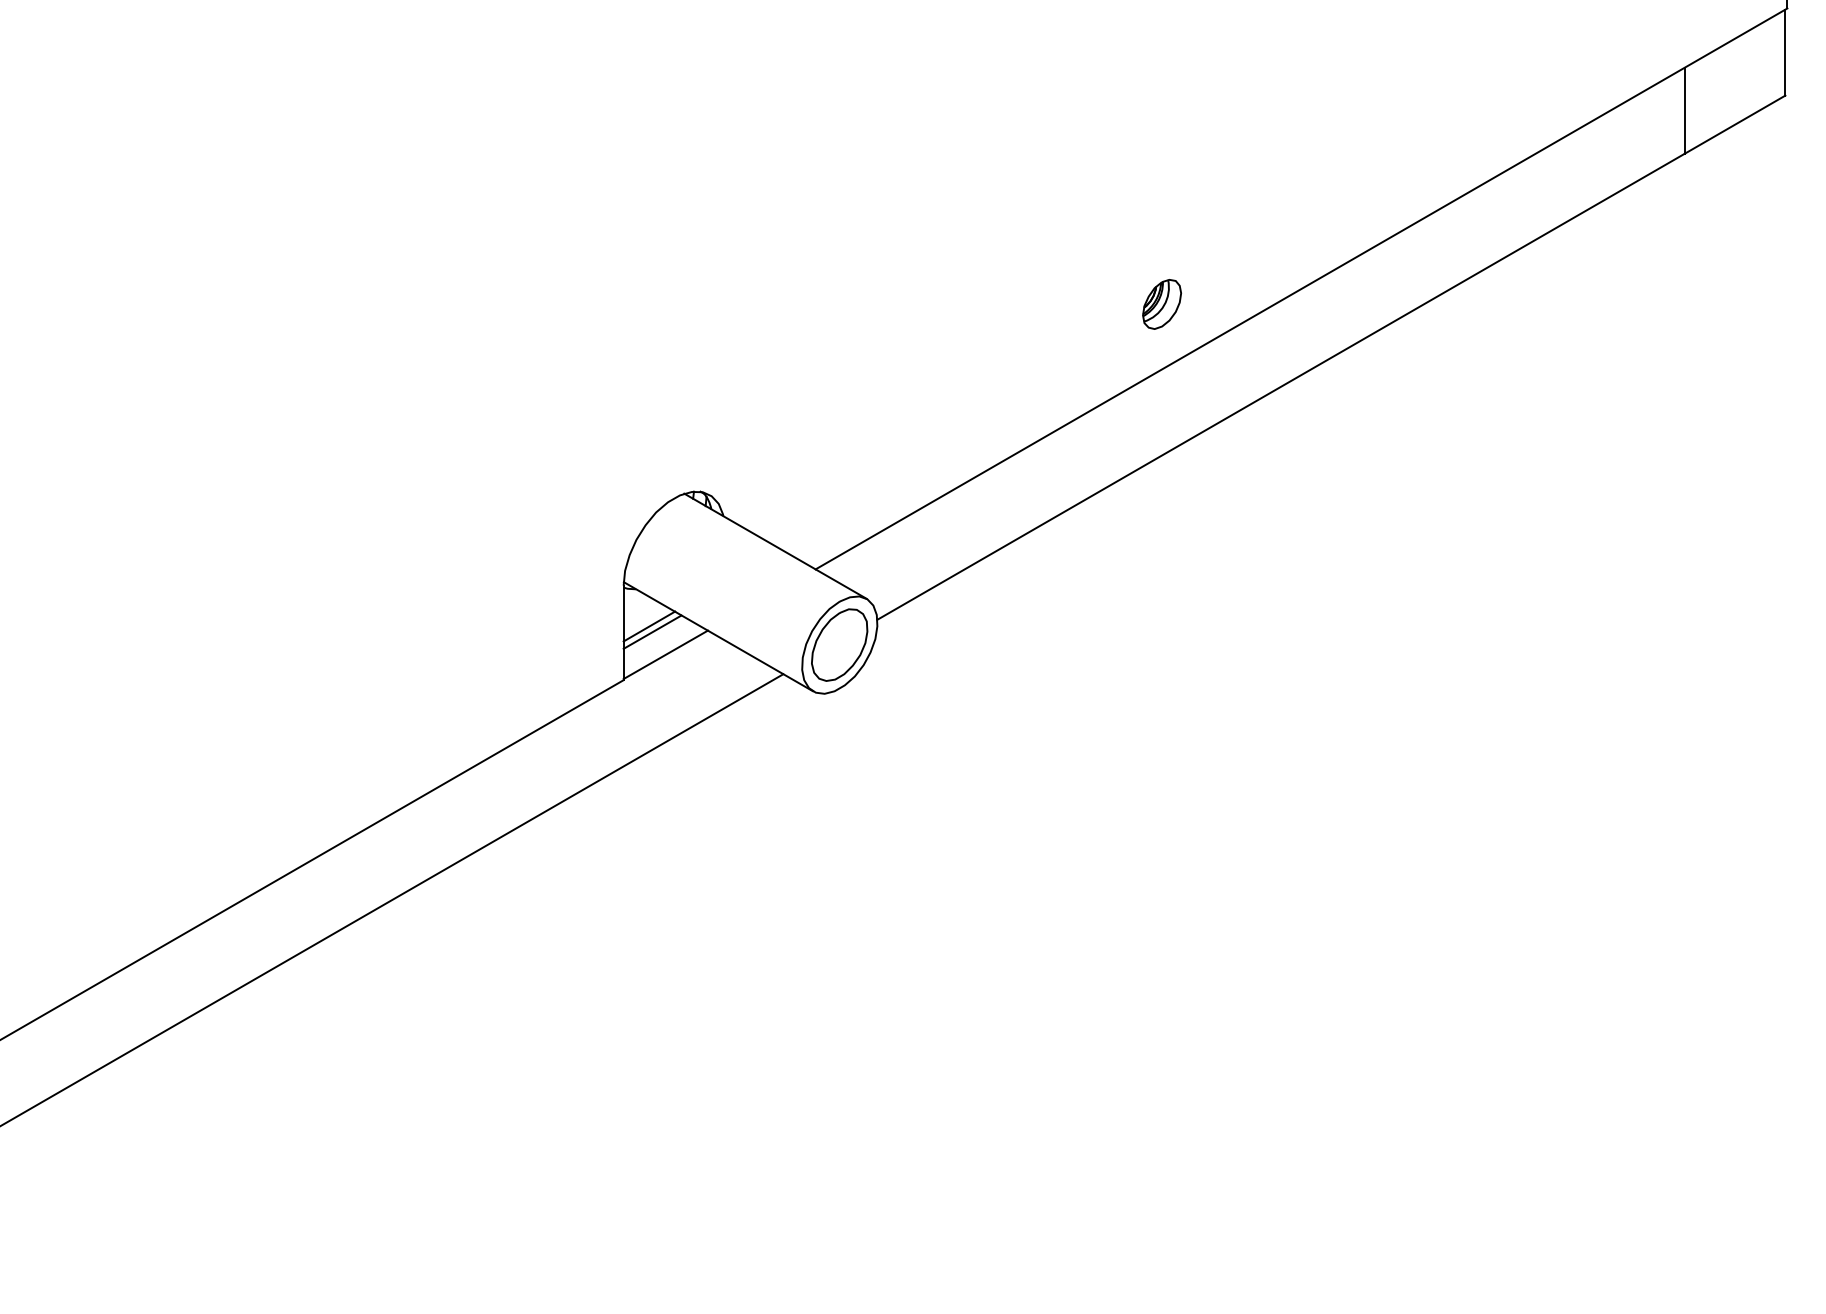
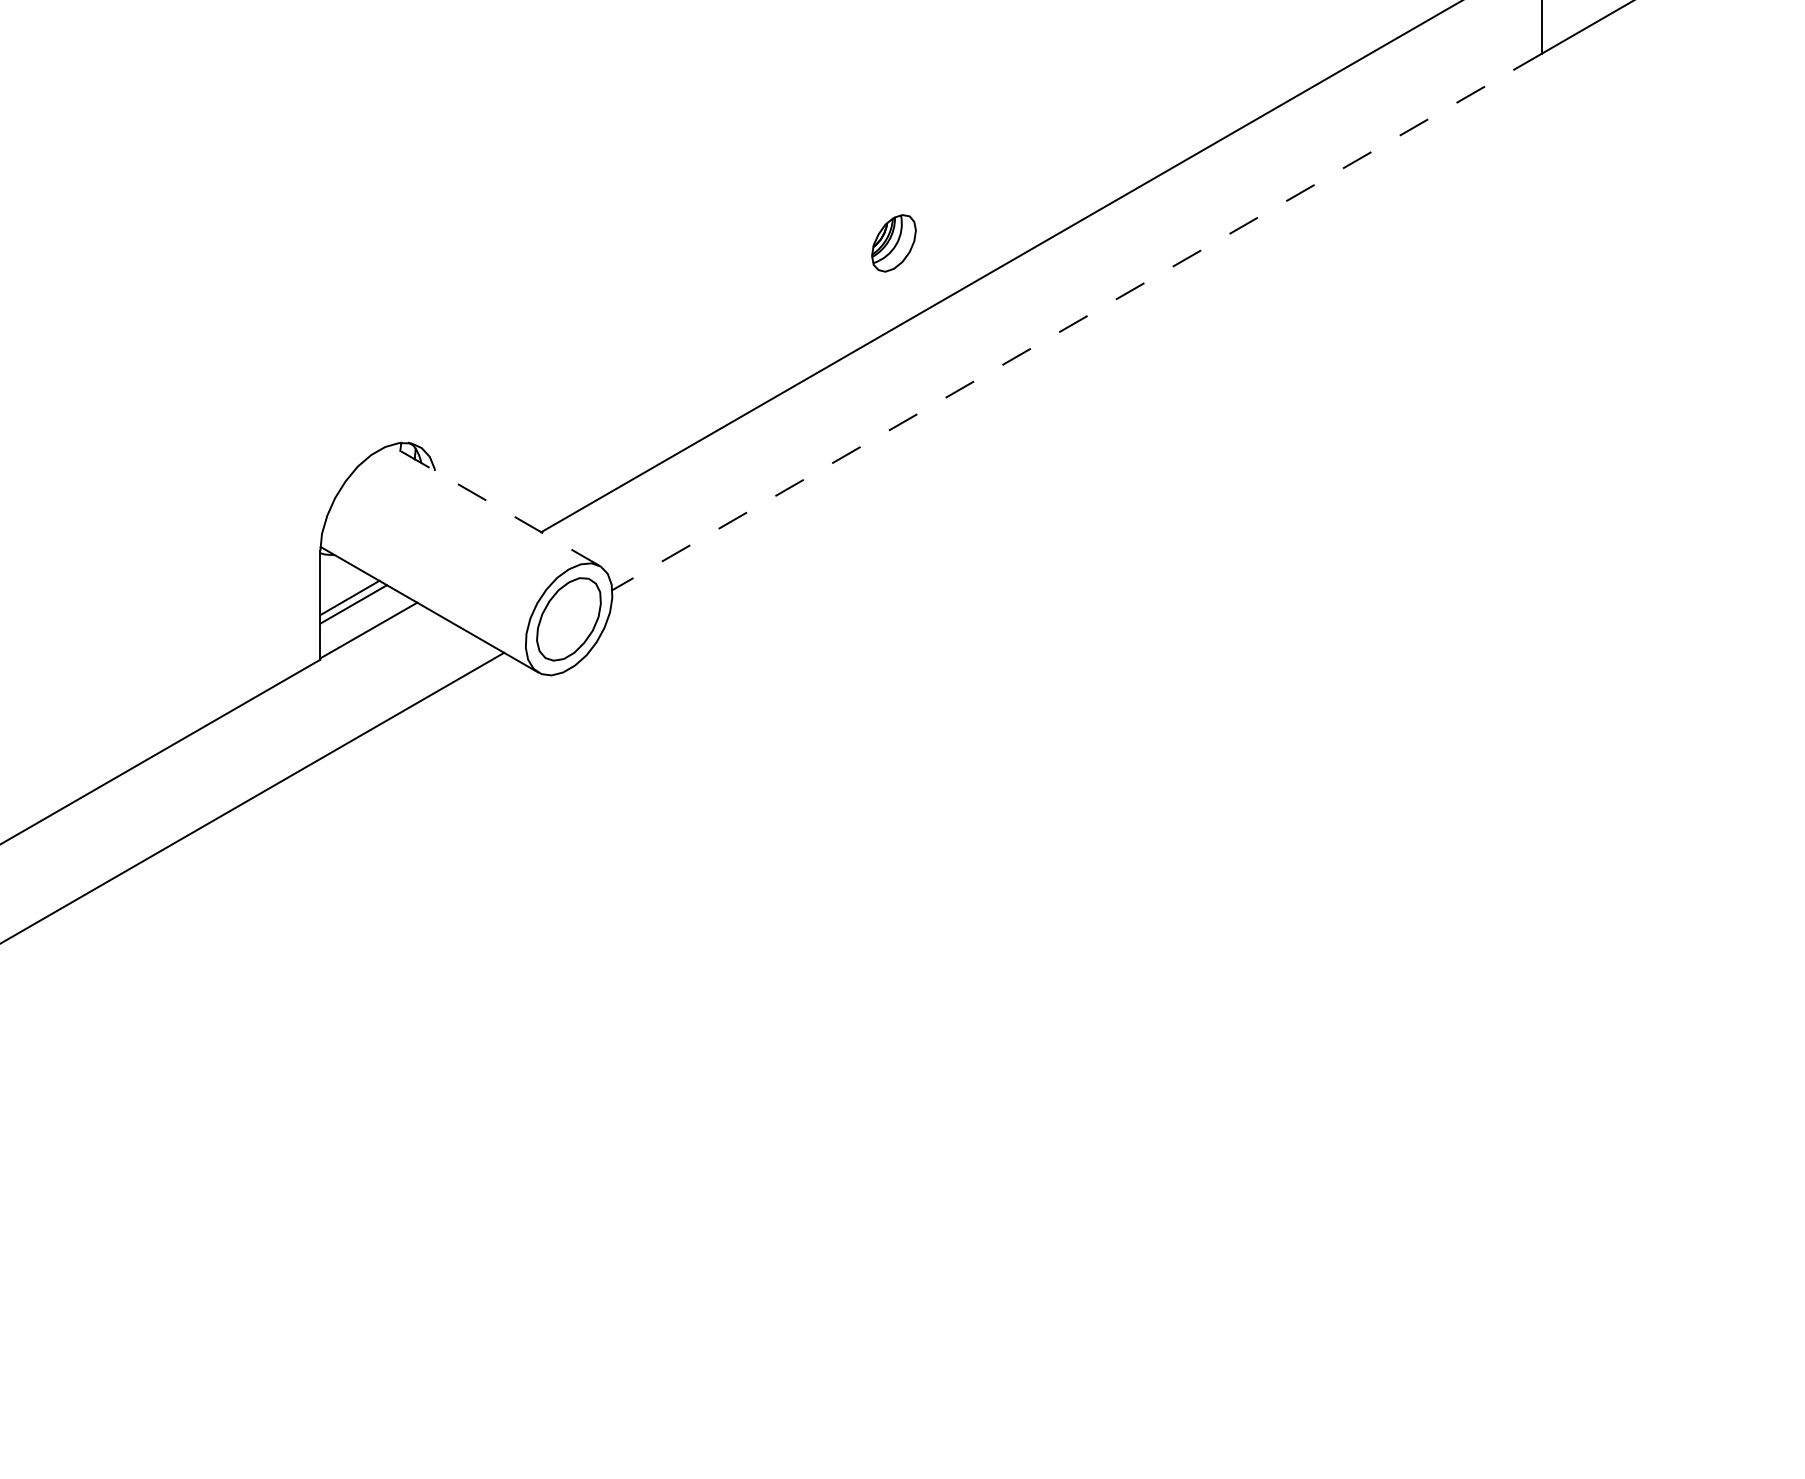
part: (1161, 304) -> (893, 243), moved
line: (1280, 387) -> (1076, 322), solid -> dashed
line: (775, 545) -> (495, 504), solid -> dashed

